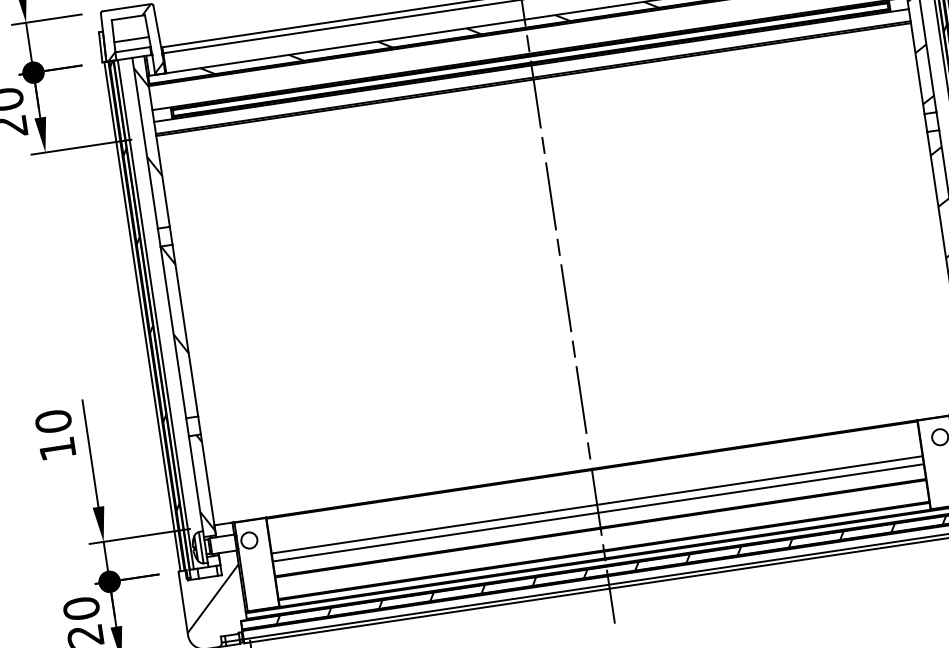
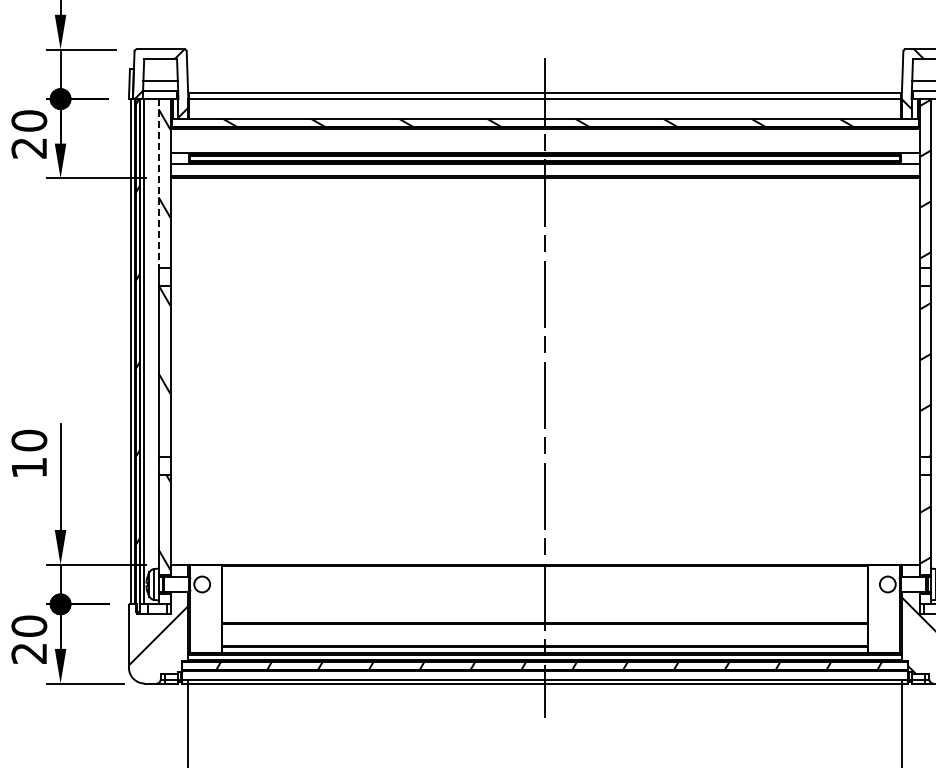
line: (144, 143) -> (158, 183), solid -> dashed
line: (597, 504) -> (545, 600), removed
line: (598, 513) -> (545, 608), removed

